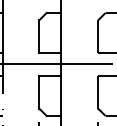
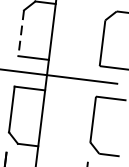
line: (39, 36) -> (21, 32), solid -> dashed

